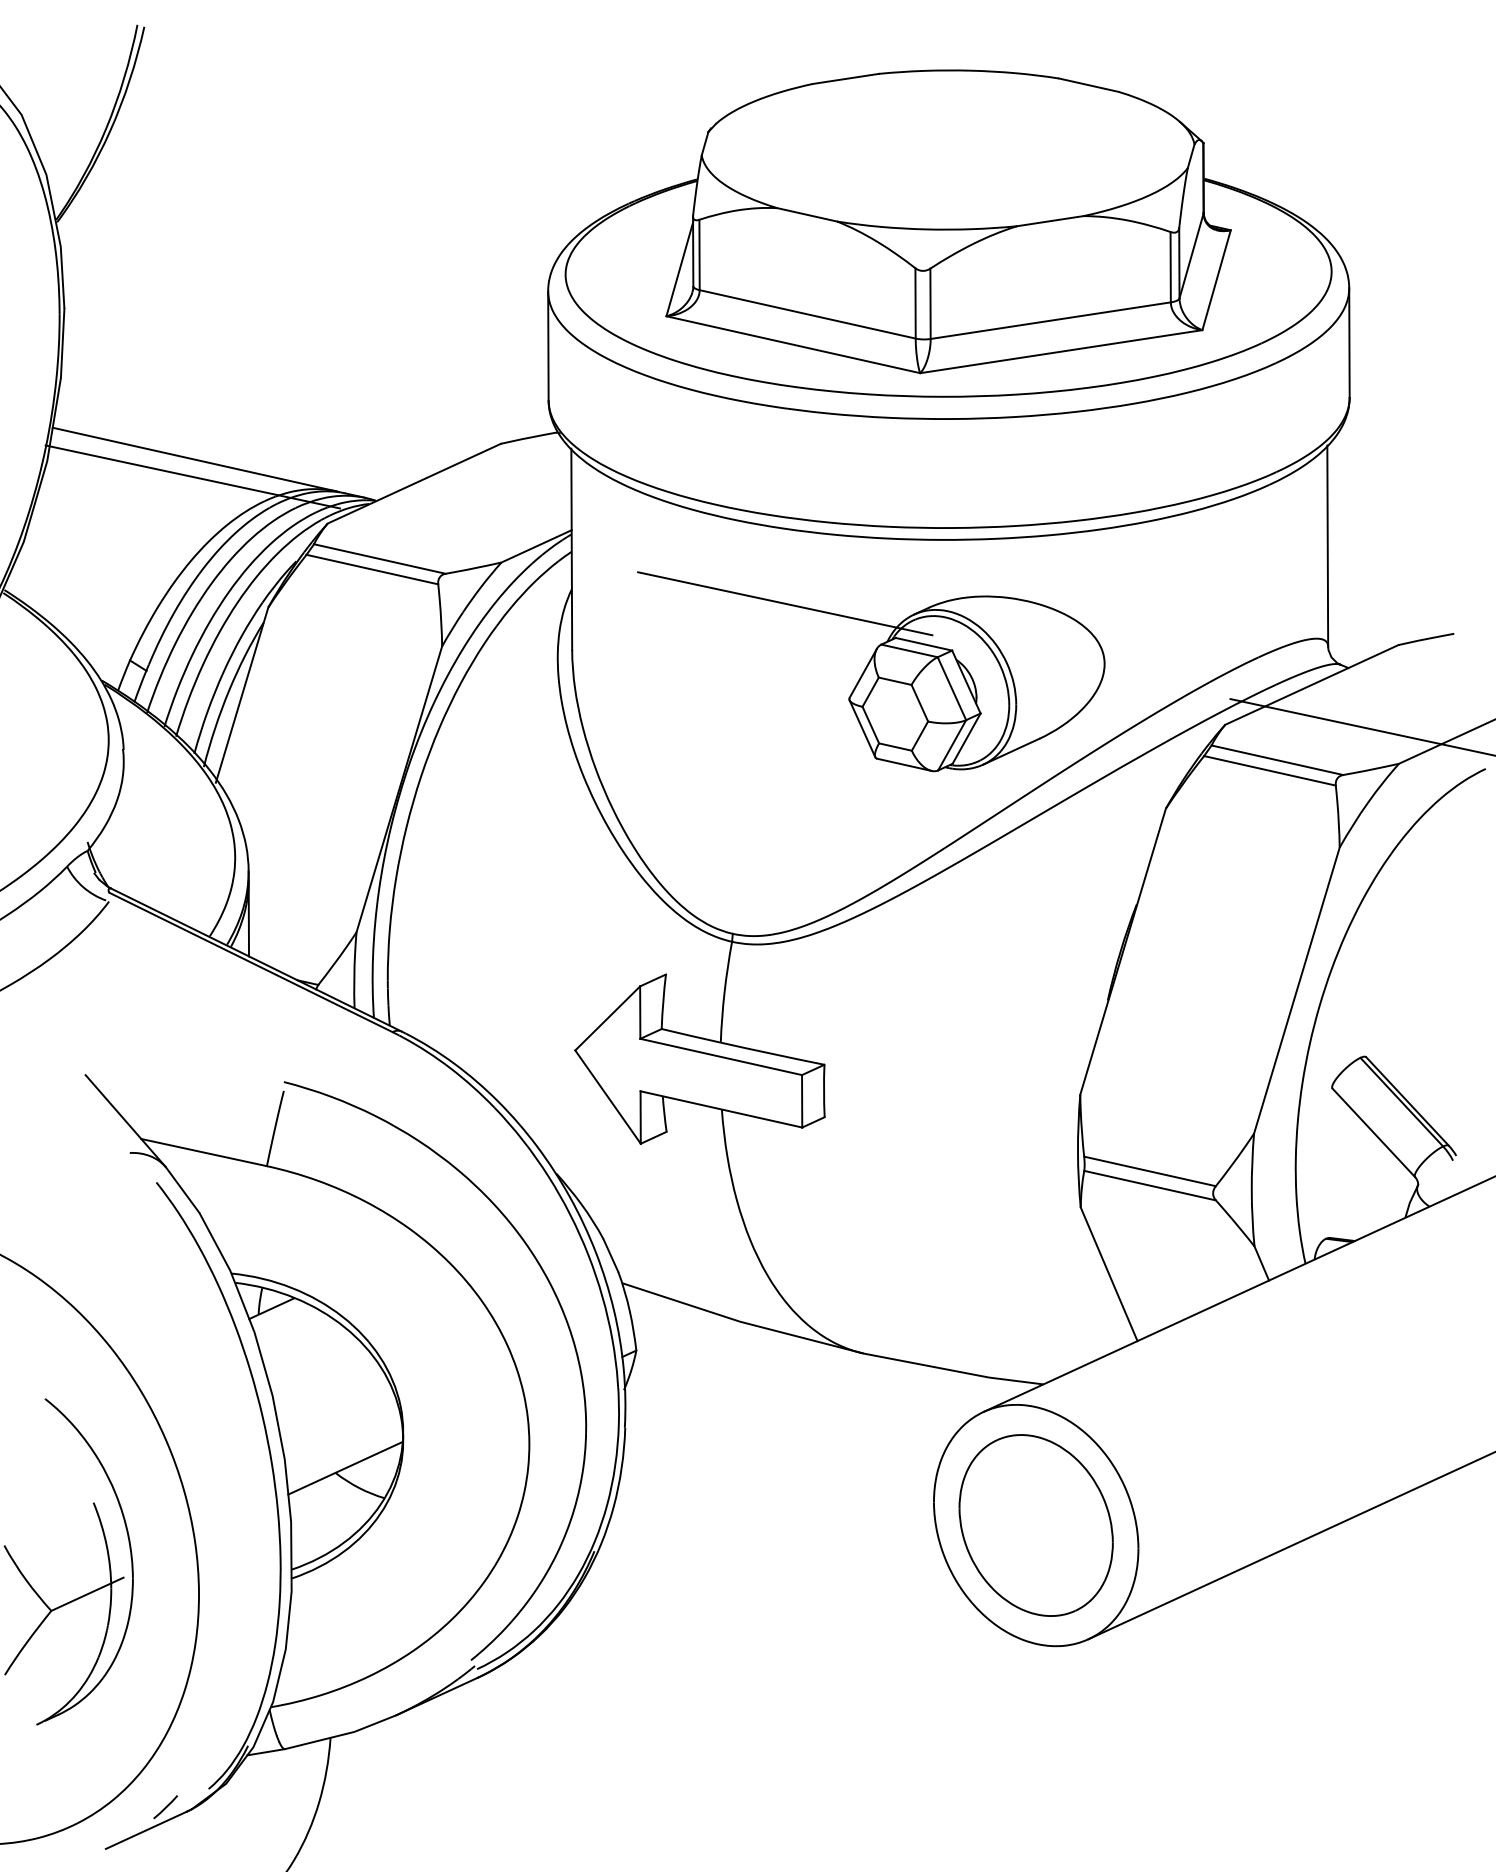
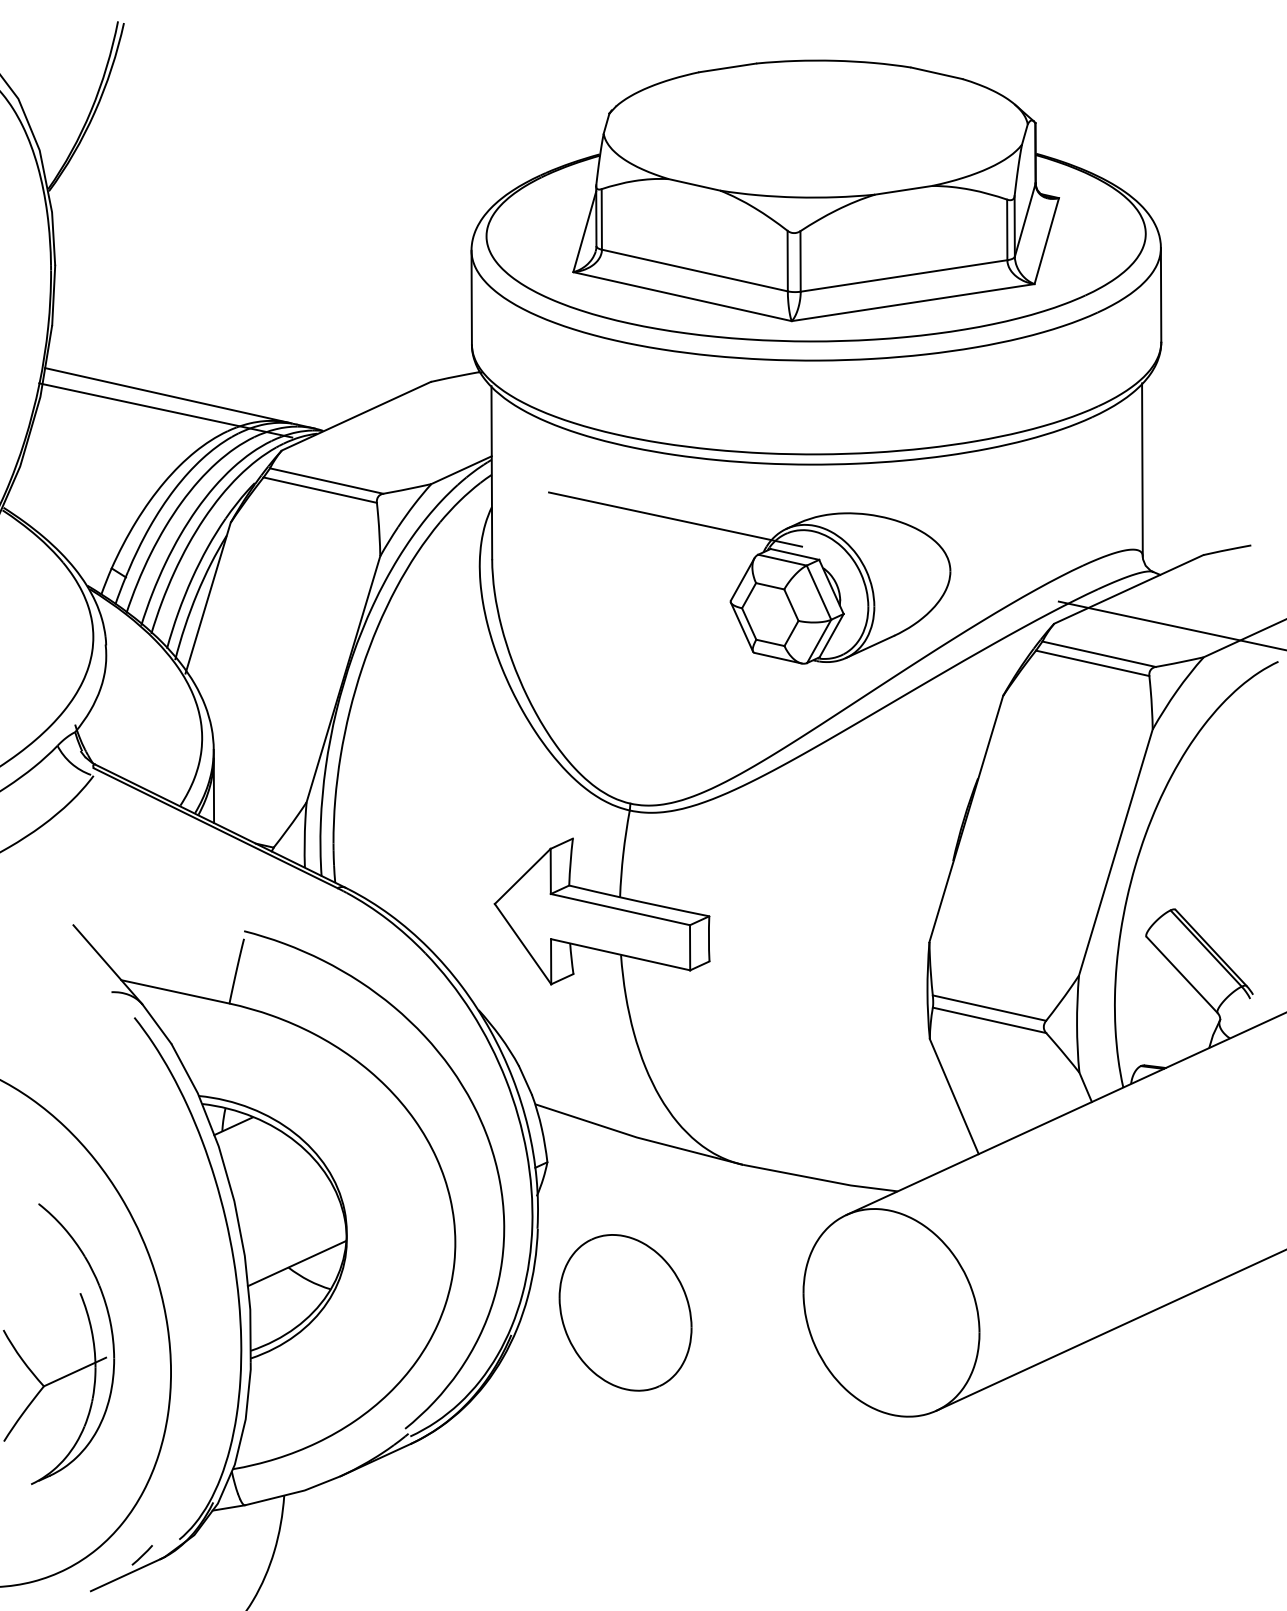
part: (1035, 1525) -> (624, 1312), moved

